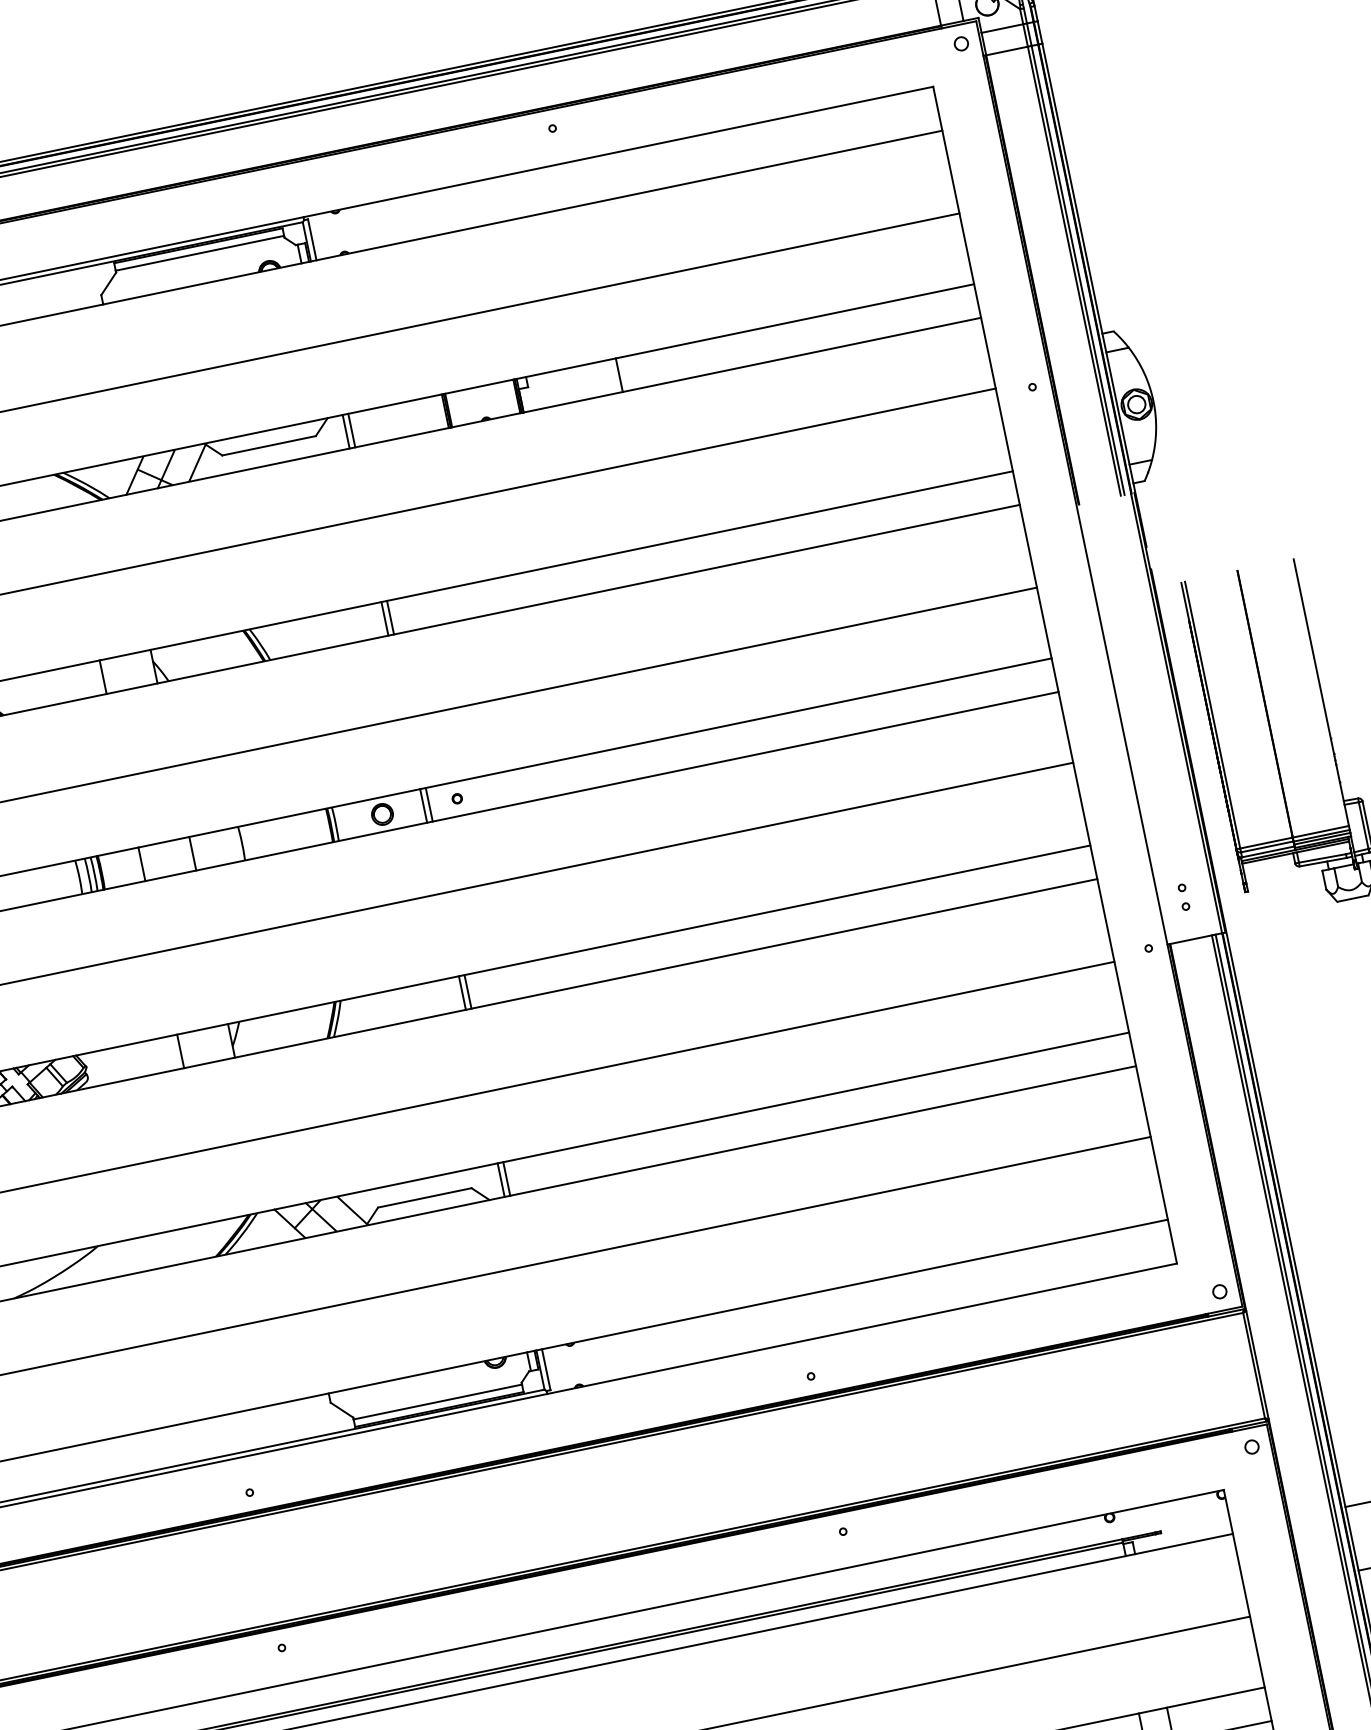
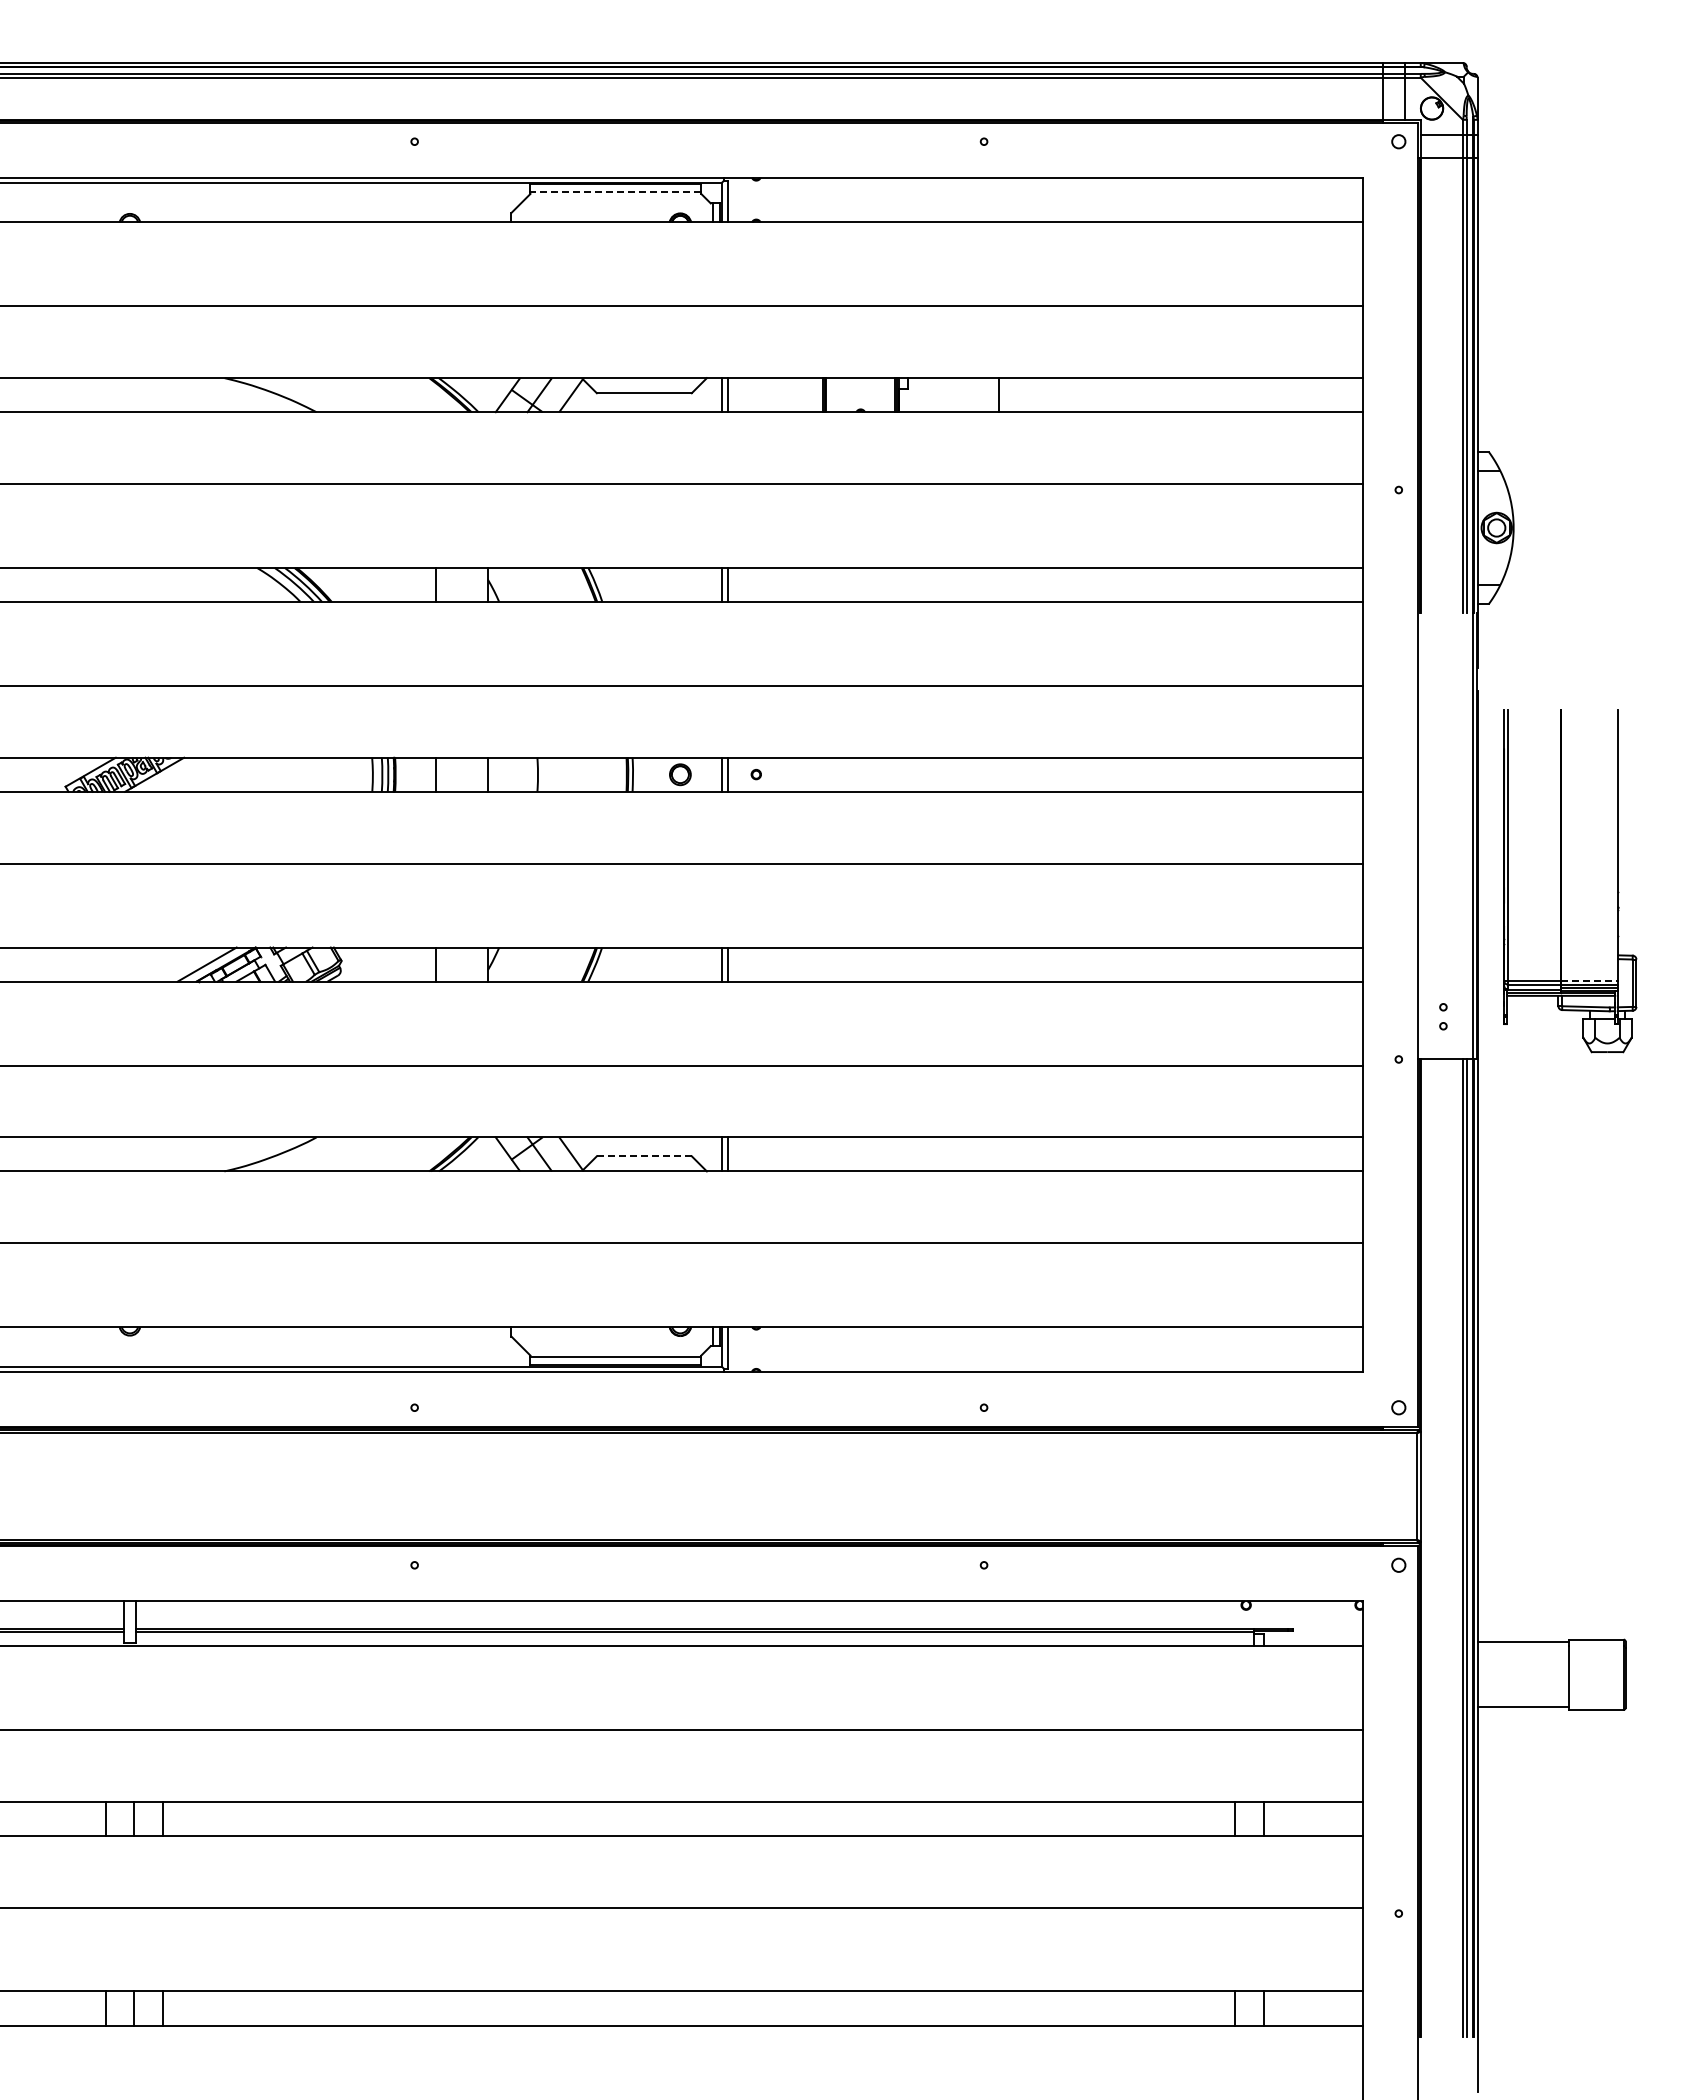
line: (199, 253) -> (615, 192), solid -> dashed
line: (1321, 831) -> (1590, 980), solid -> dashed
line: (425, 1198) -> (644, 1156), solid -> dashed

